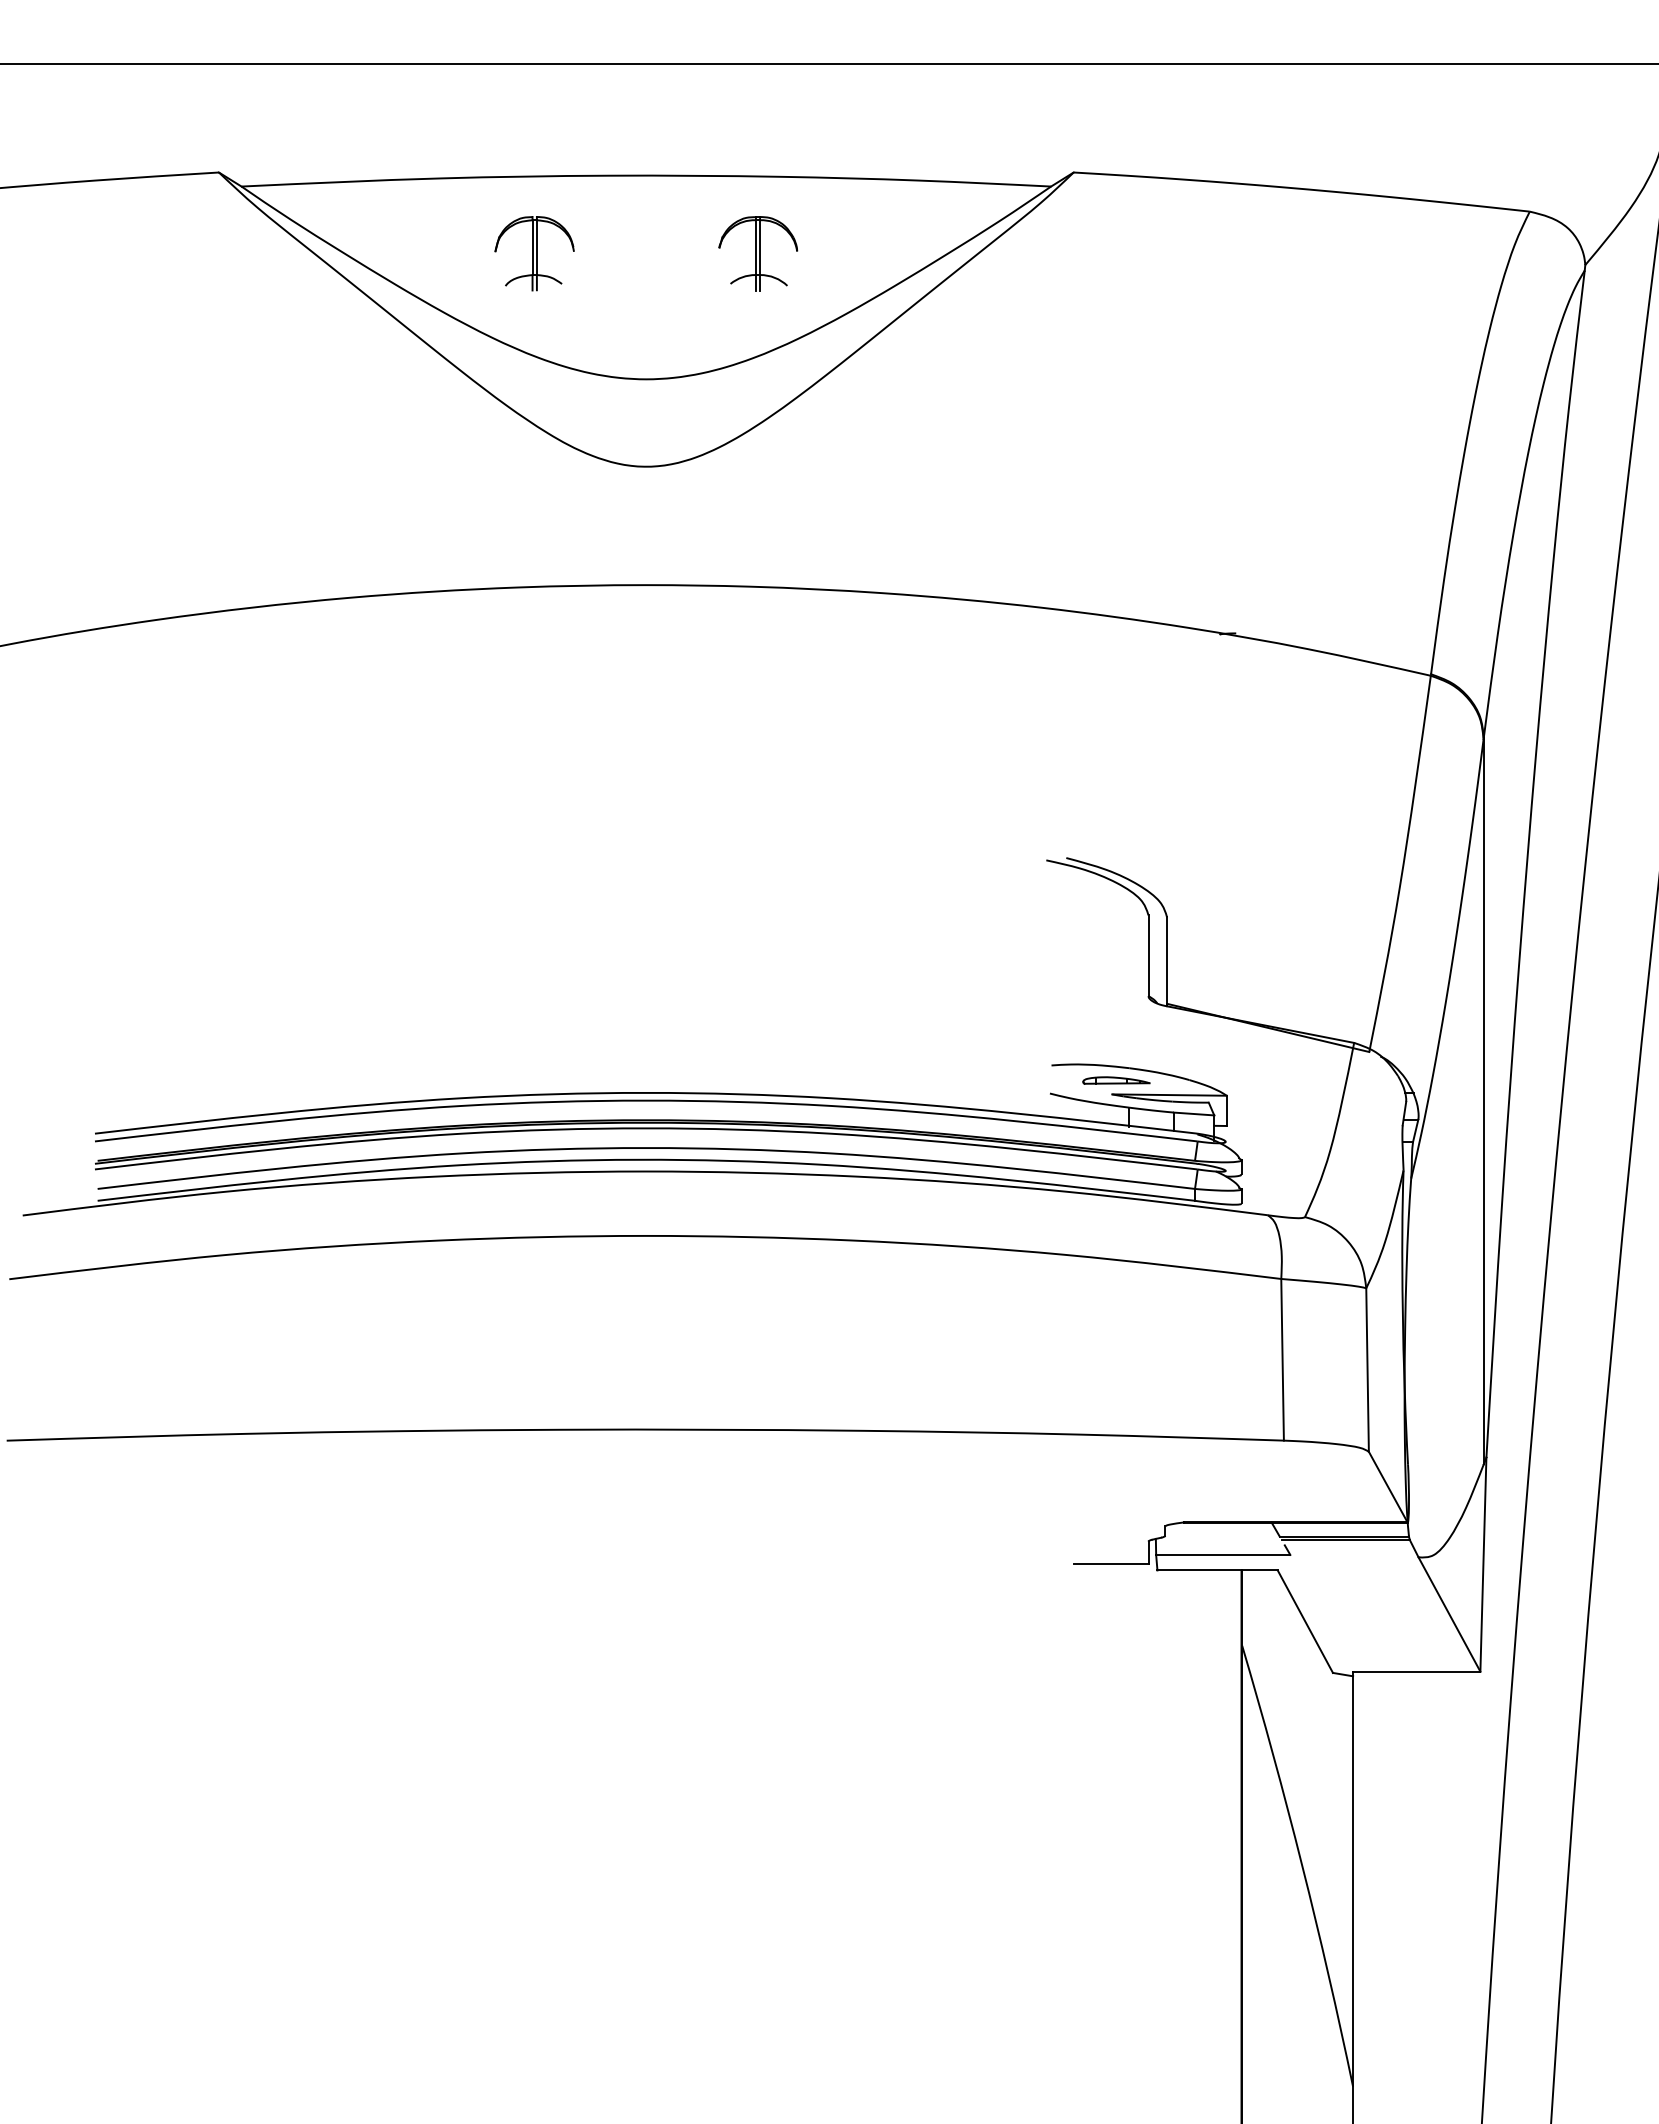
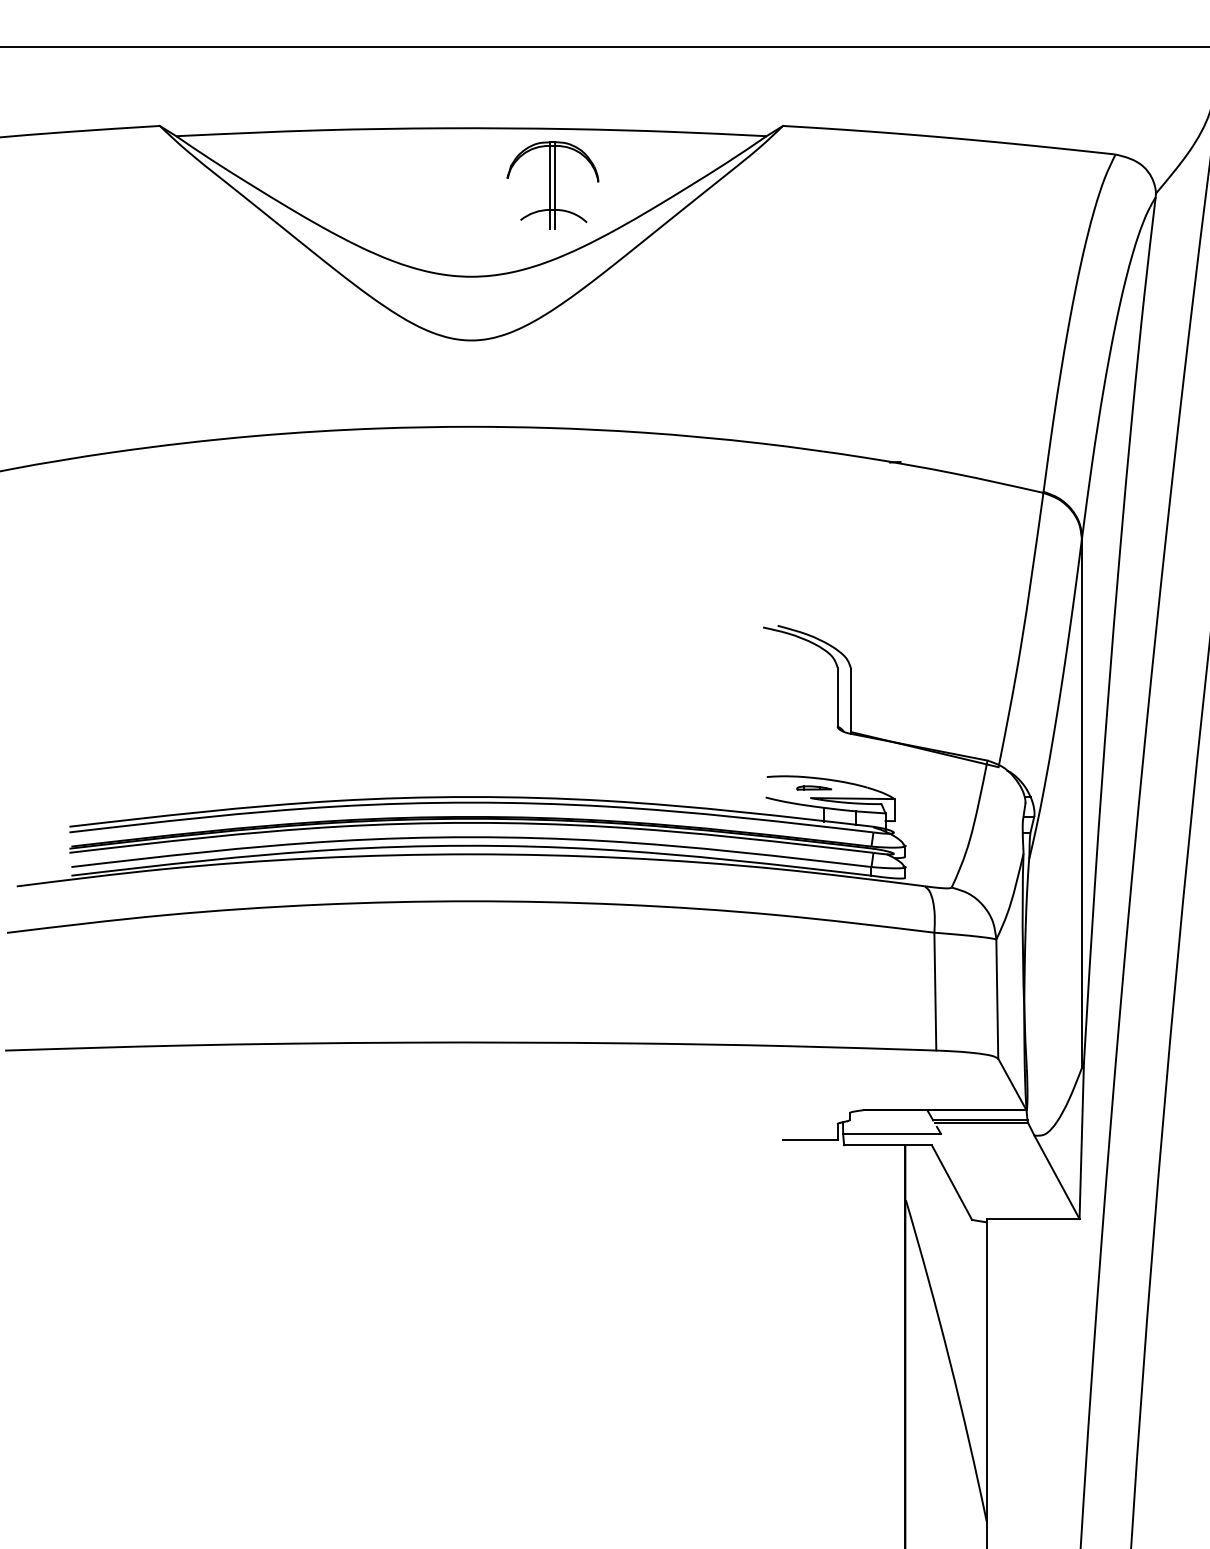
part: (534, 253) -> (389, 185), removed
part: (758, 253) -> (553, 185), size x1.6
part: (1116, 1080) -> (814, 787), size x0.7

